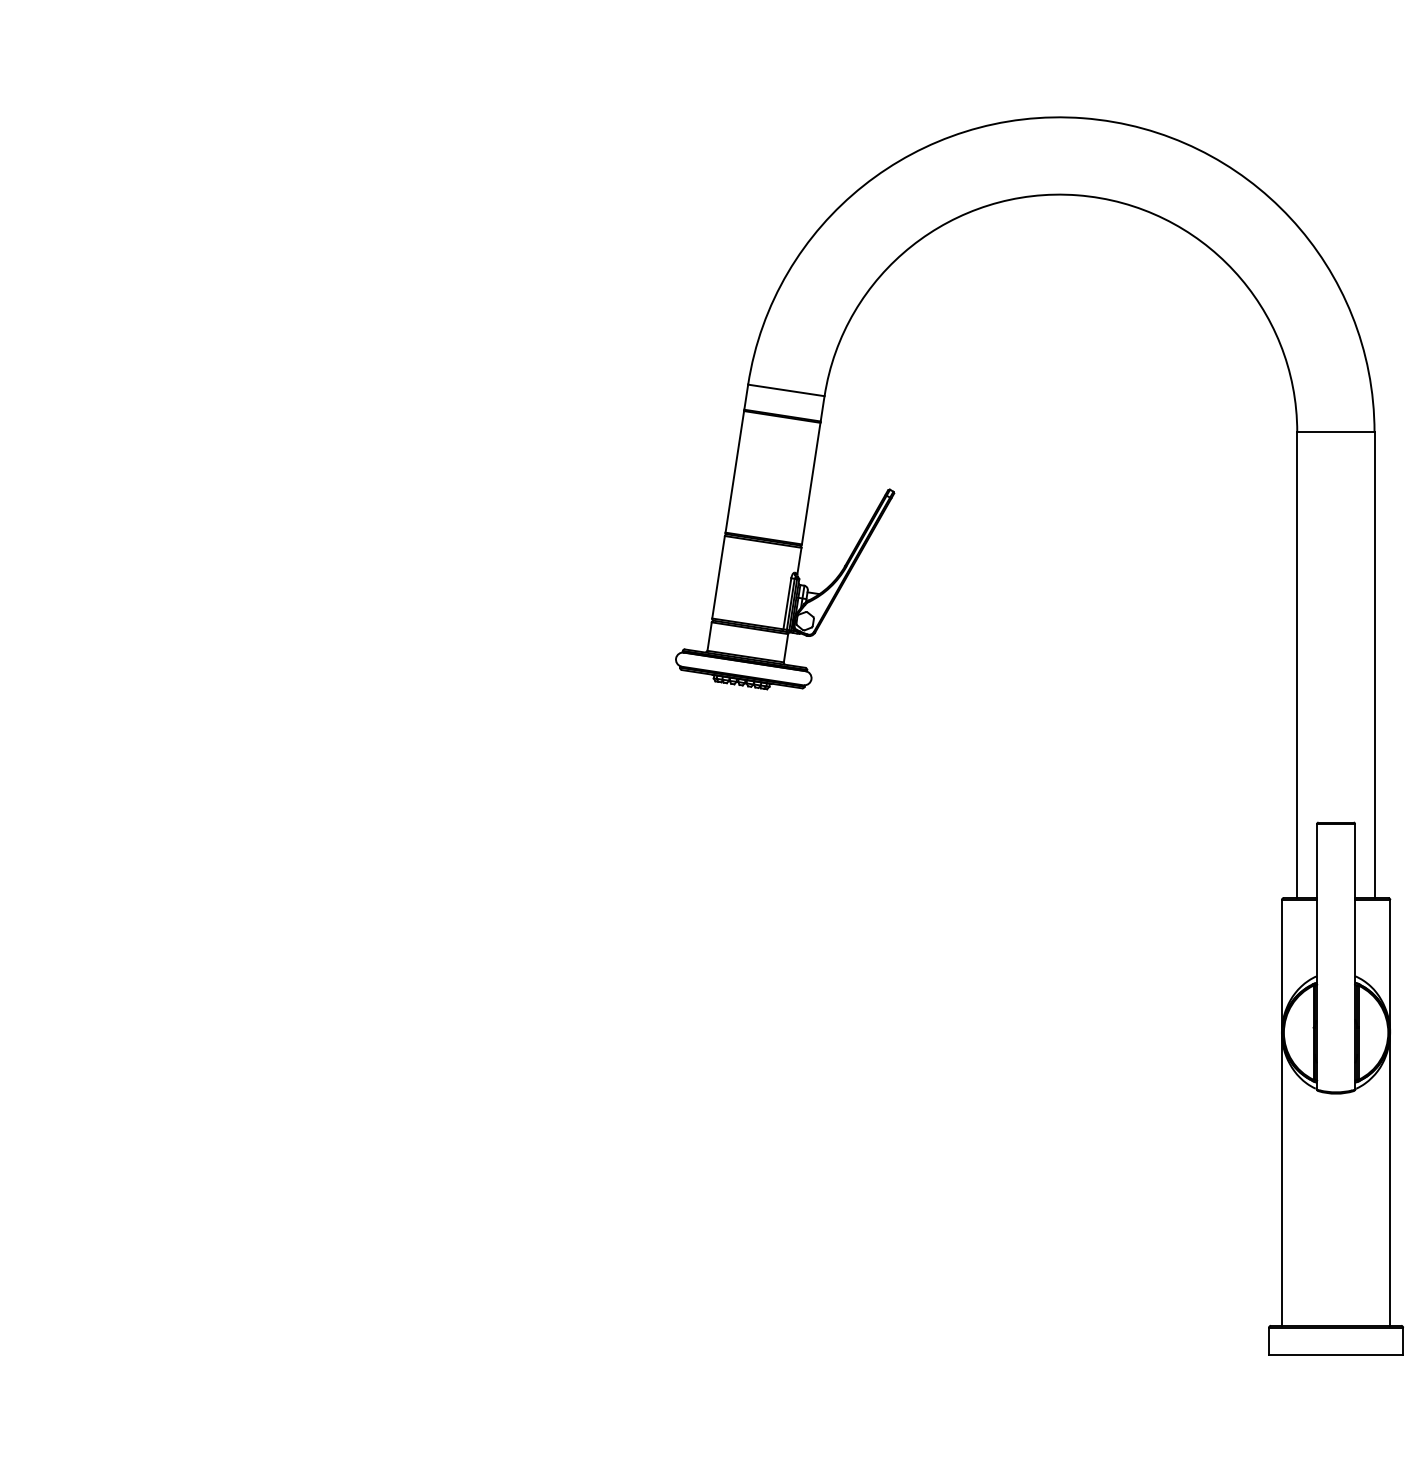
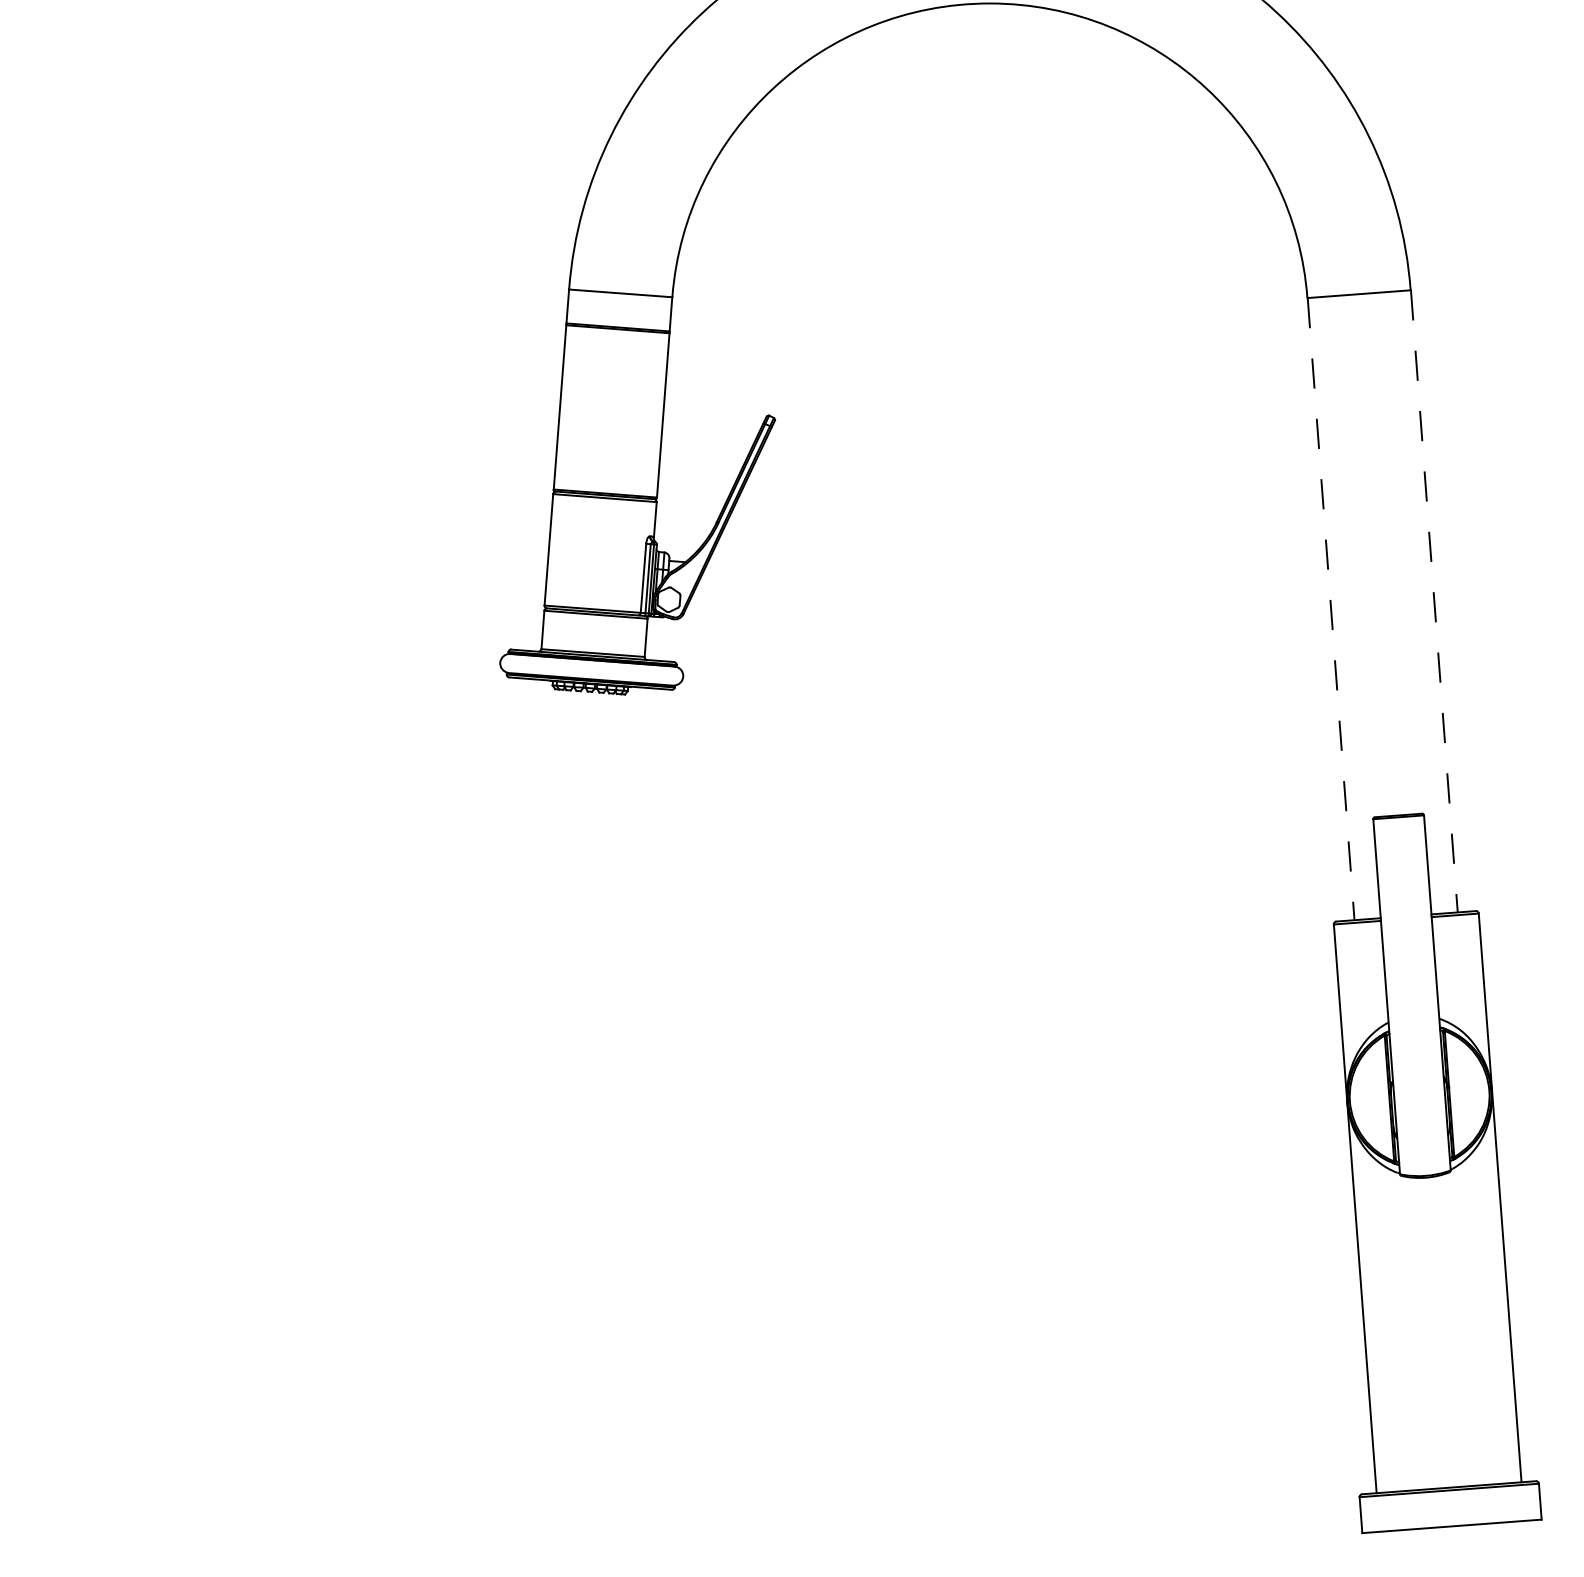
line: (1297, 665) -> (1331, 609), solid -> dashed
line: (1374, 665) -> (1434, 601), solid -> dashed

